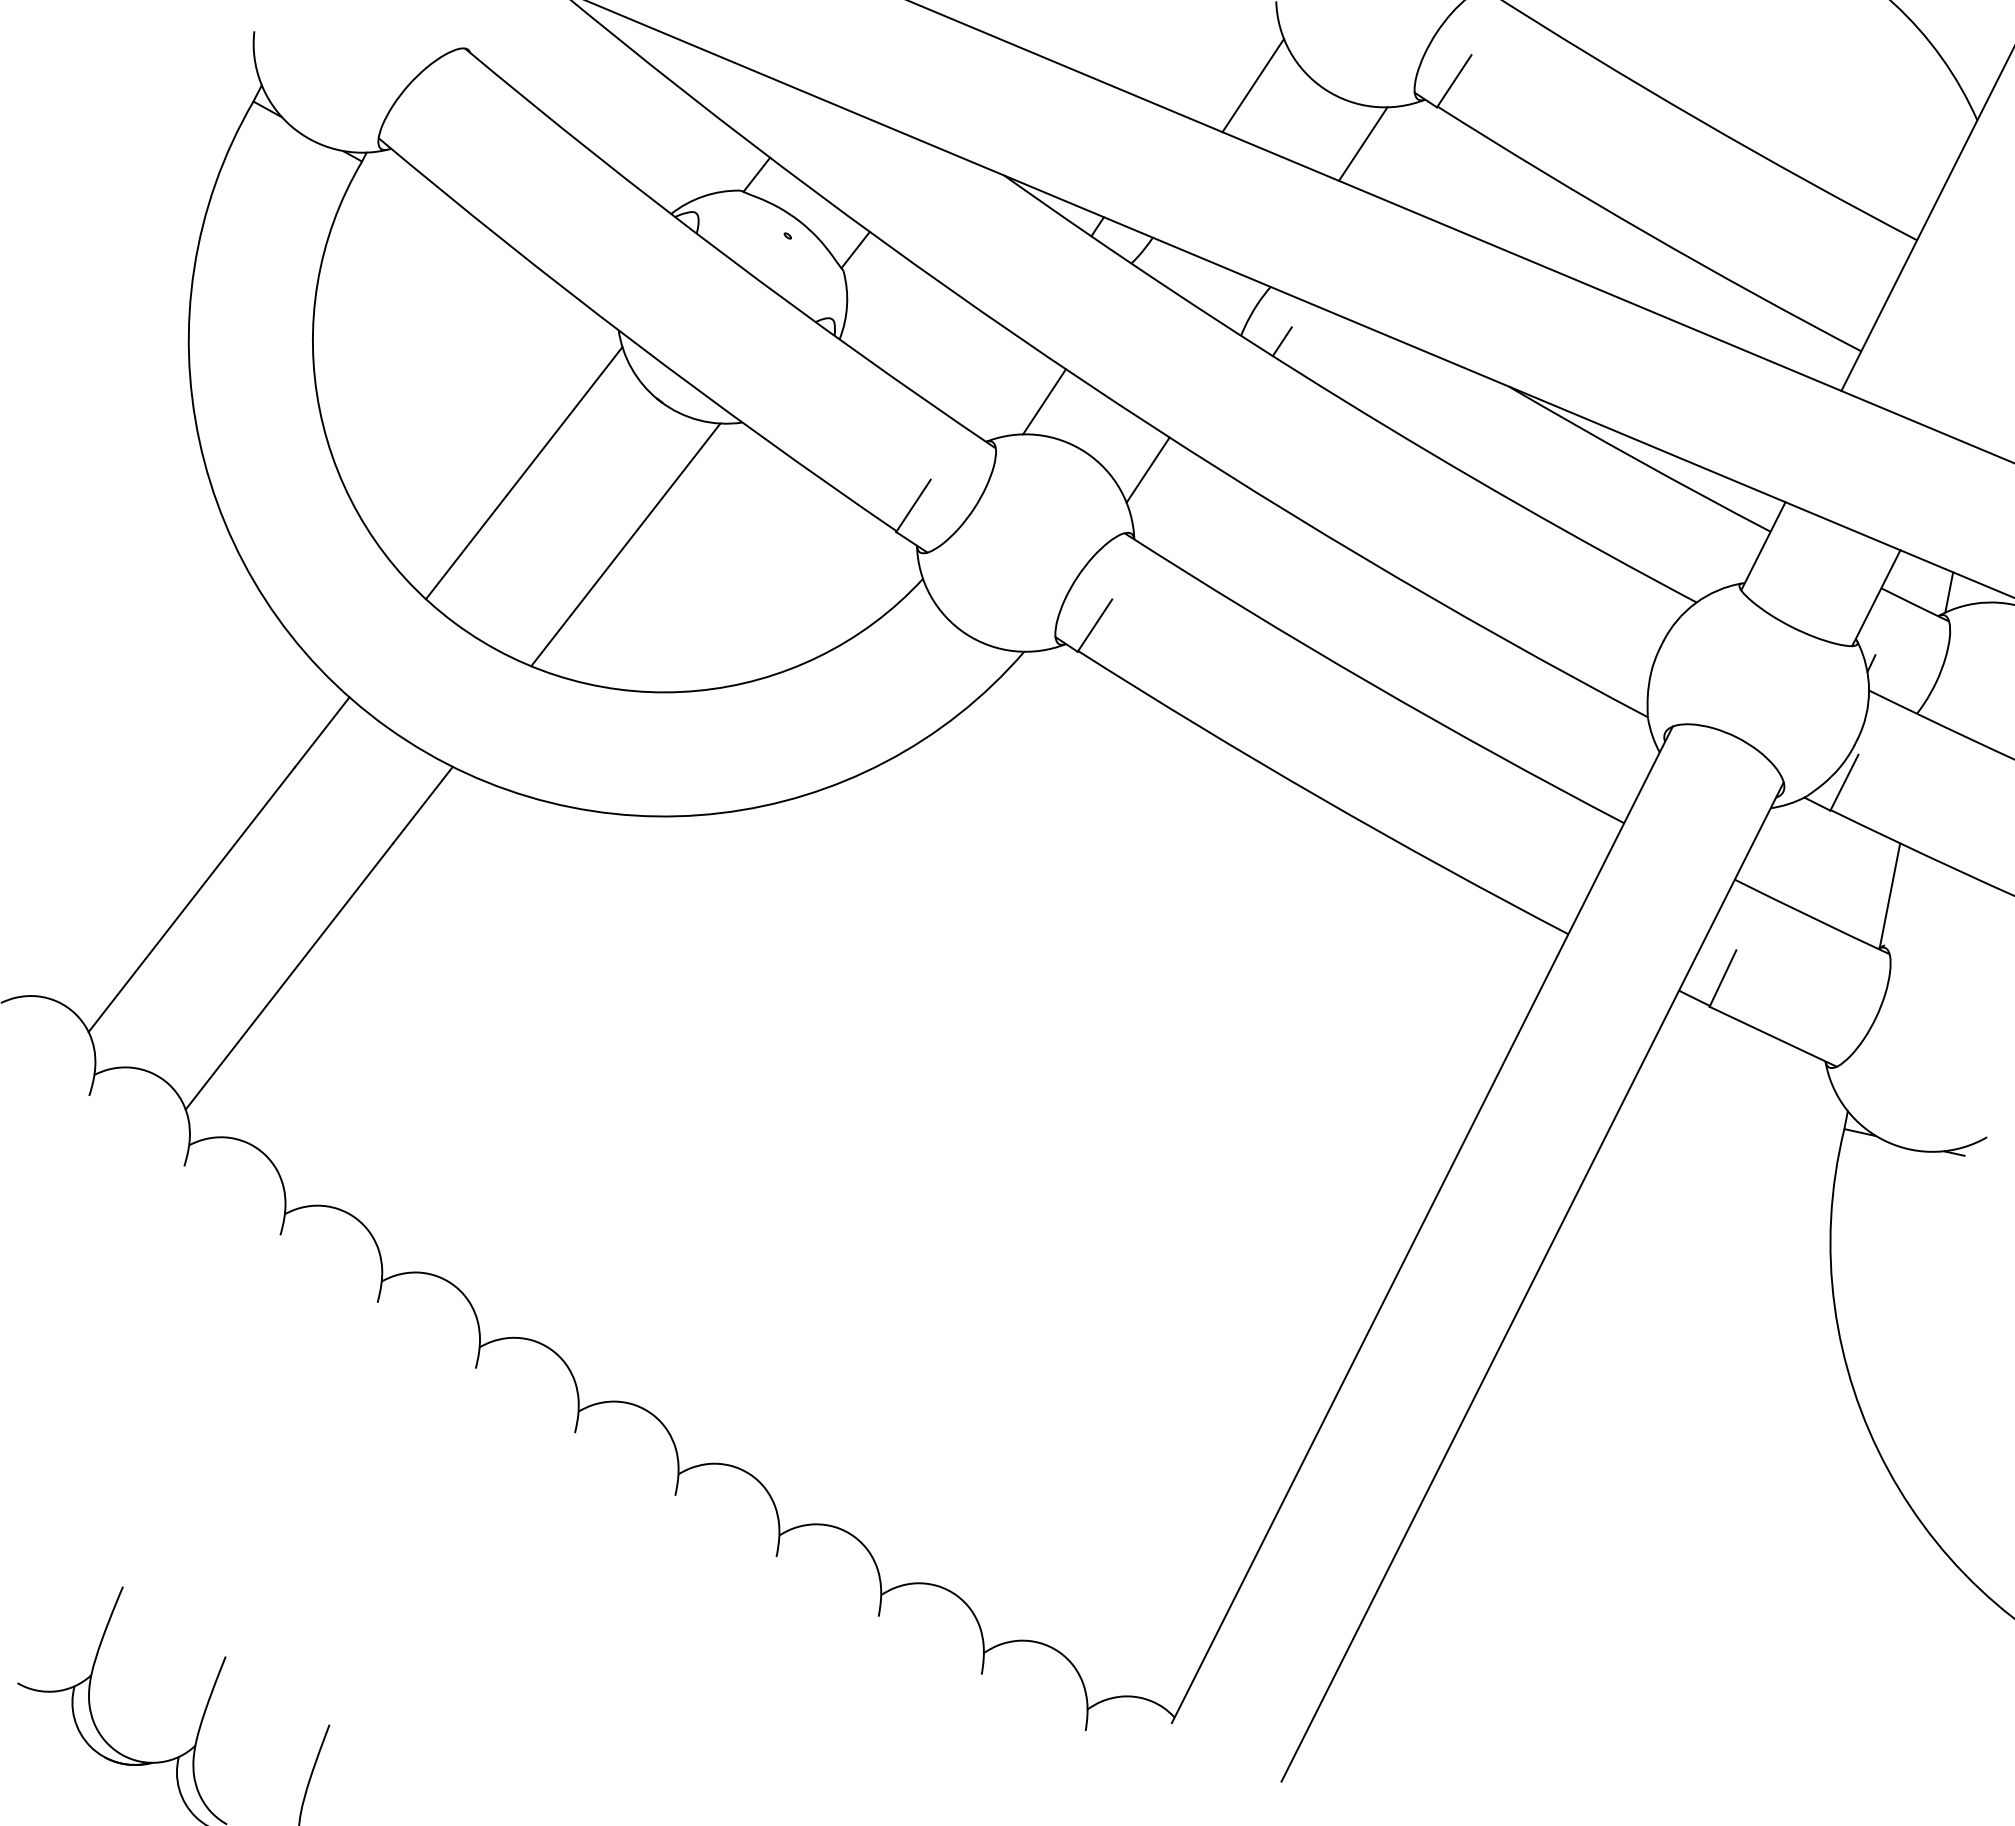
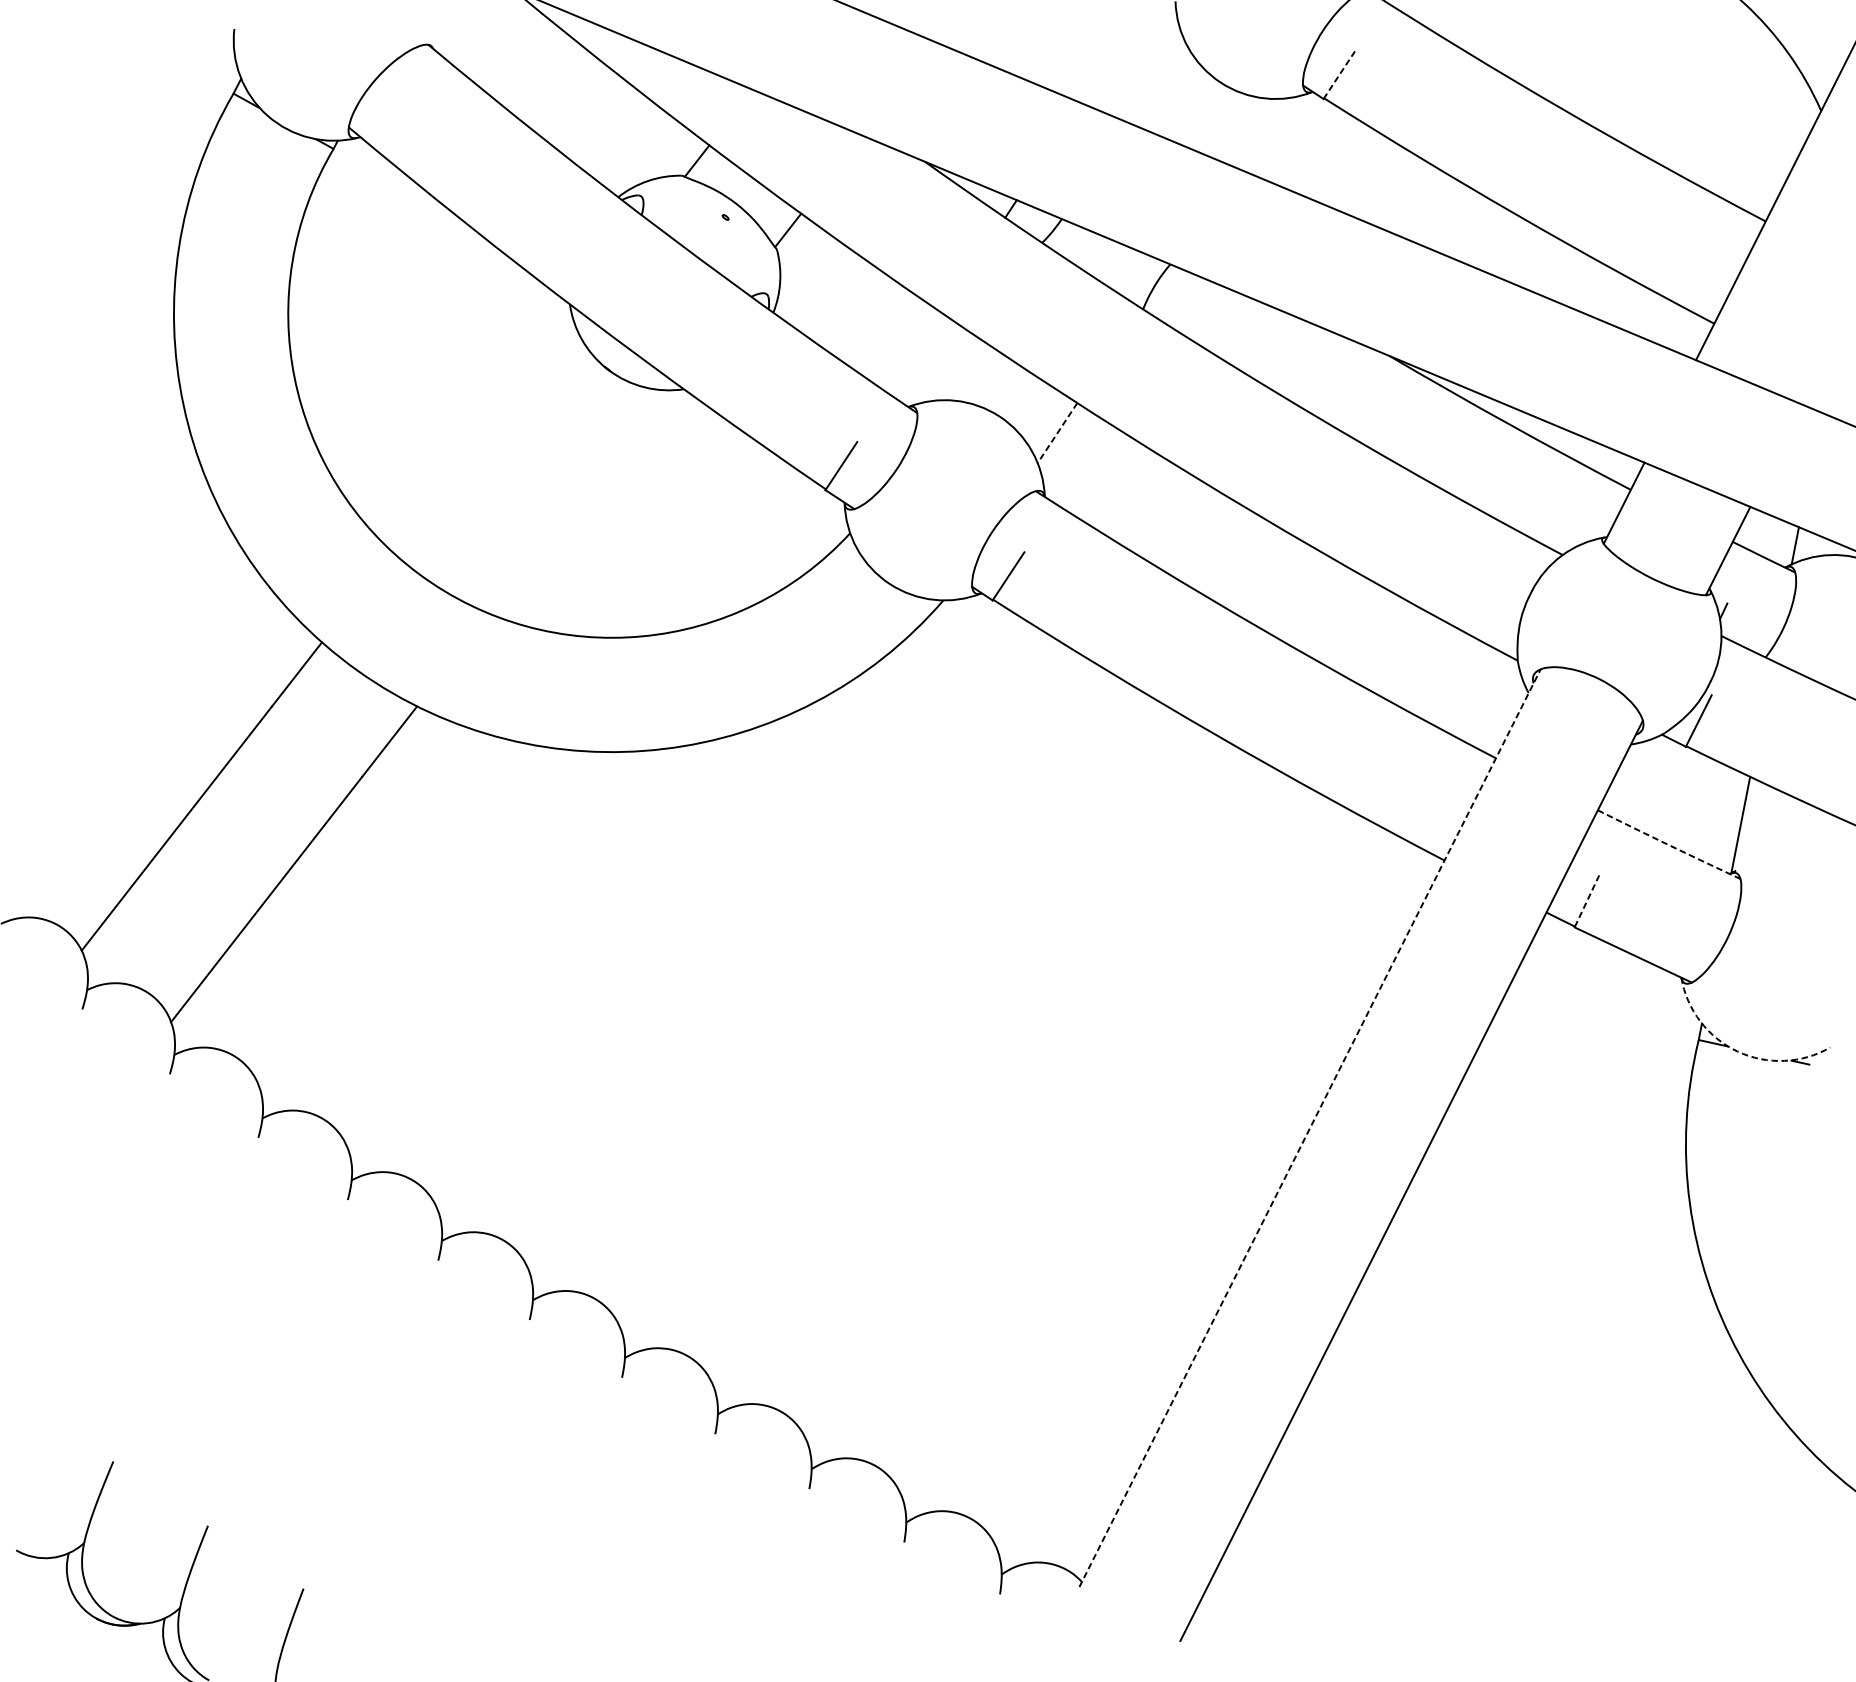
line: (1454, 80) -> (1339, 74), solid -> dashed
line: (1253, 85) -> (1154, 78), removed
line: (1363, 143) -> (1255, 132), removed
line: (1281, 341) -> (1180, 314), removed
line: (1044, 401) -> (962, 369), removed
line: (1147, 470) -> (1056, 433), solid -> dashed
line: (523, 473) -> (482, 436), removed
line: (625, 544) -> (576, 501), removed
arc: (1812, 917) -> (1669, 845), solid -> dashed
line: (1722, 978) -> (1586, 901), solid -> dashed
arc: (1886, 1141) -> (1737, 1051), solid -> dashed
line: (1422, 1224) -> (1310, 1127), solid -> dashed

